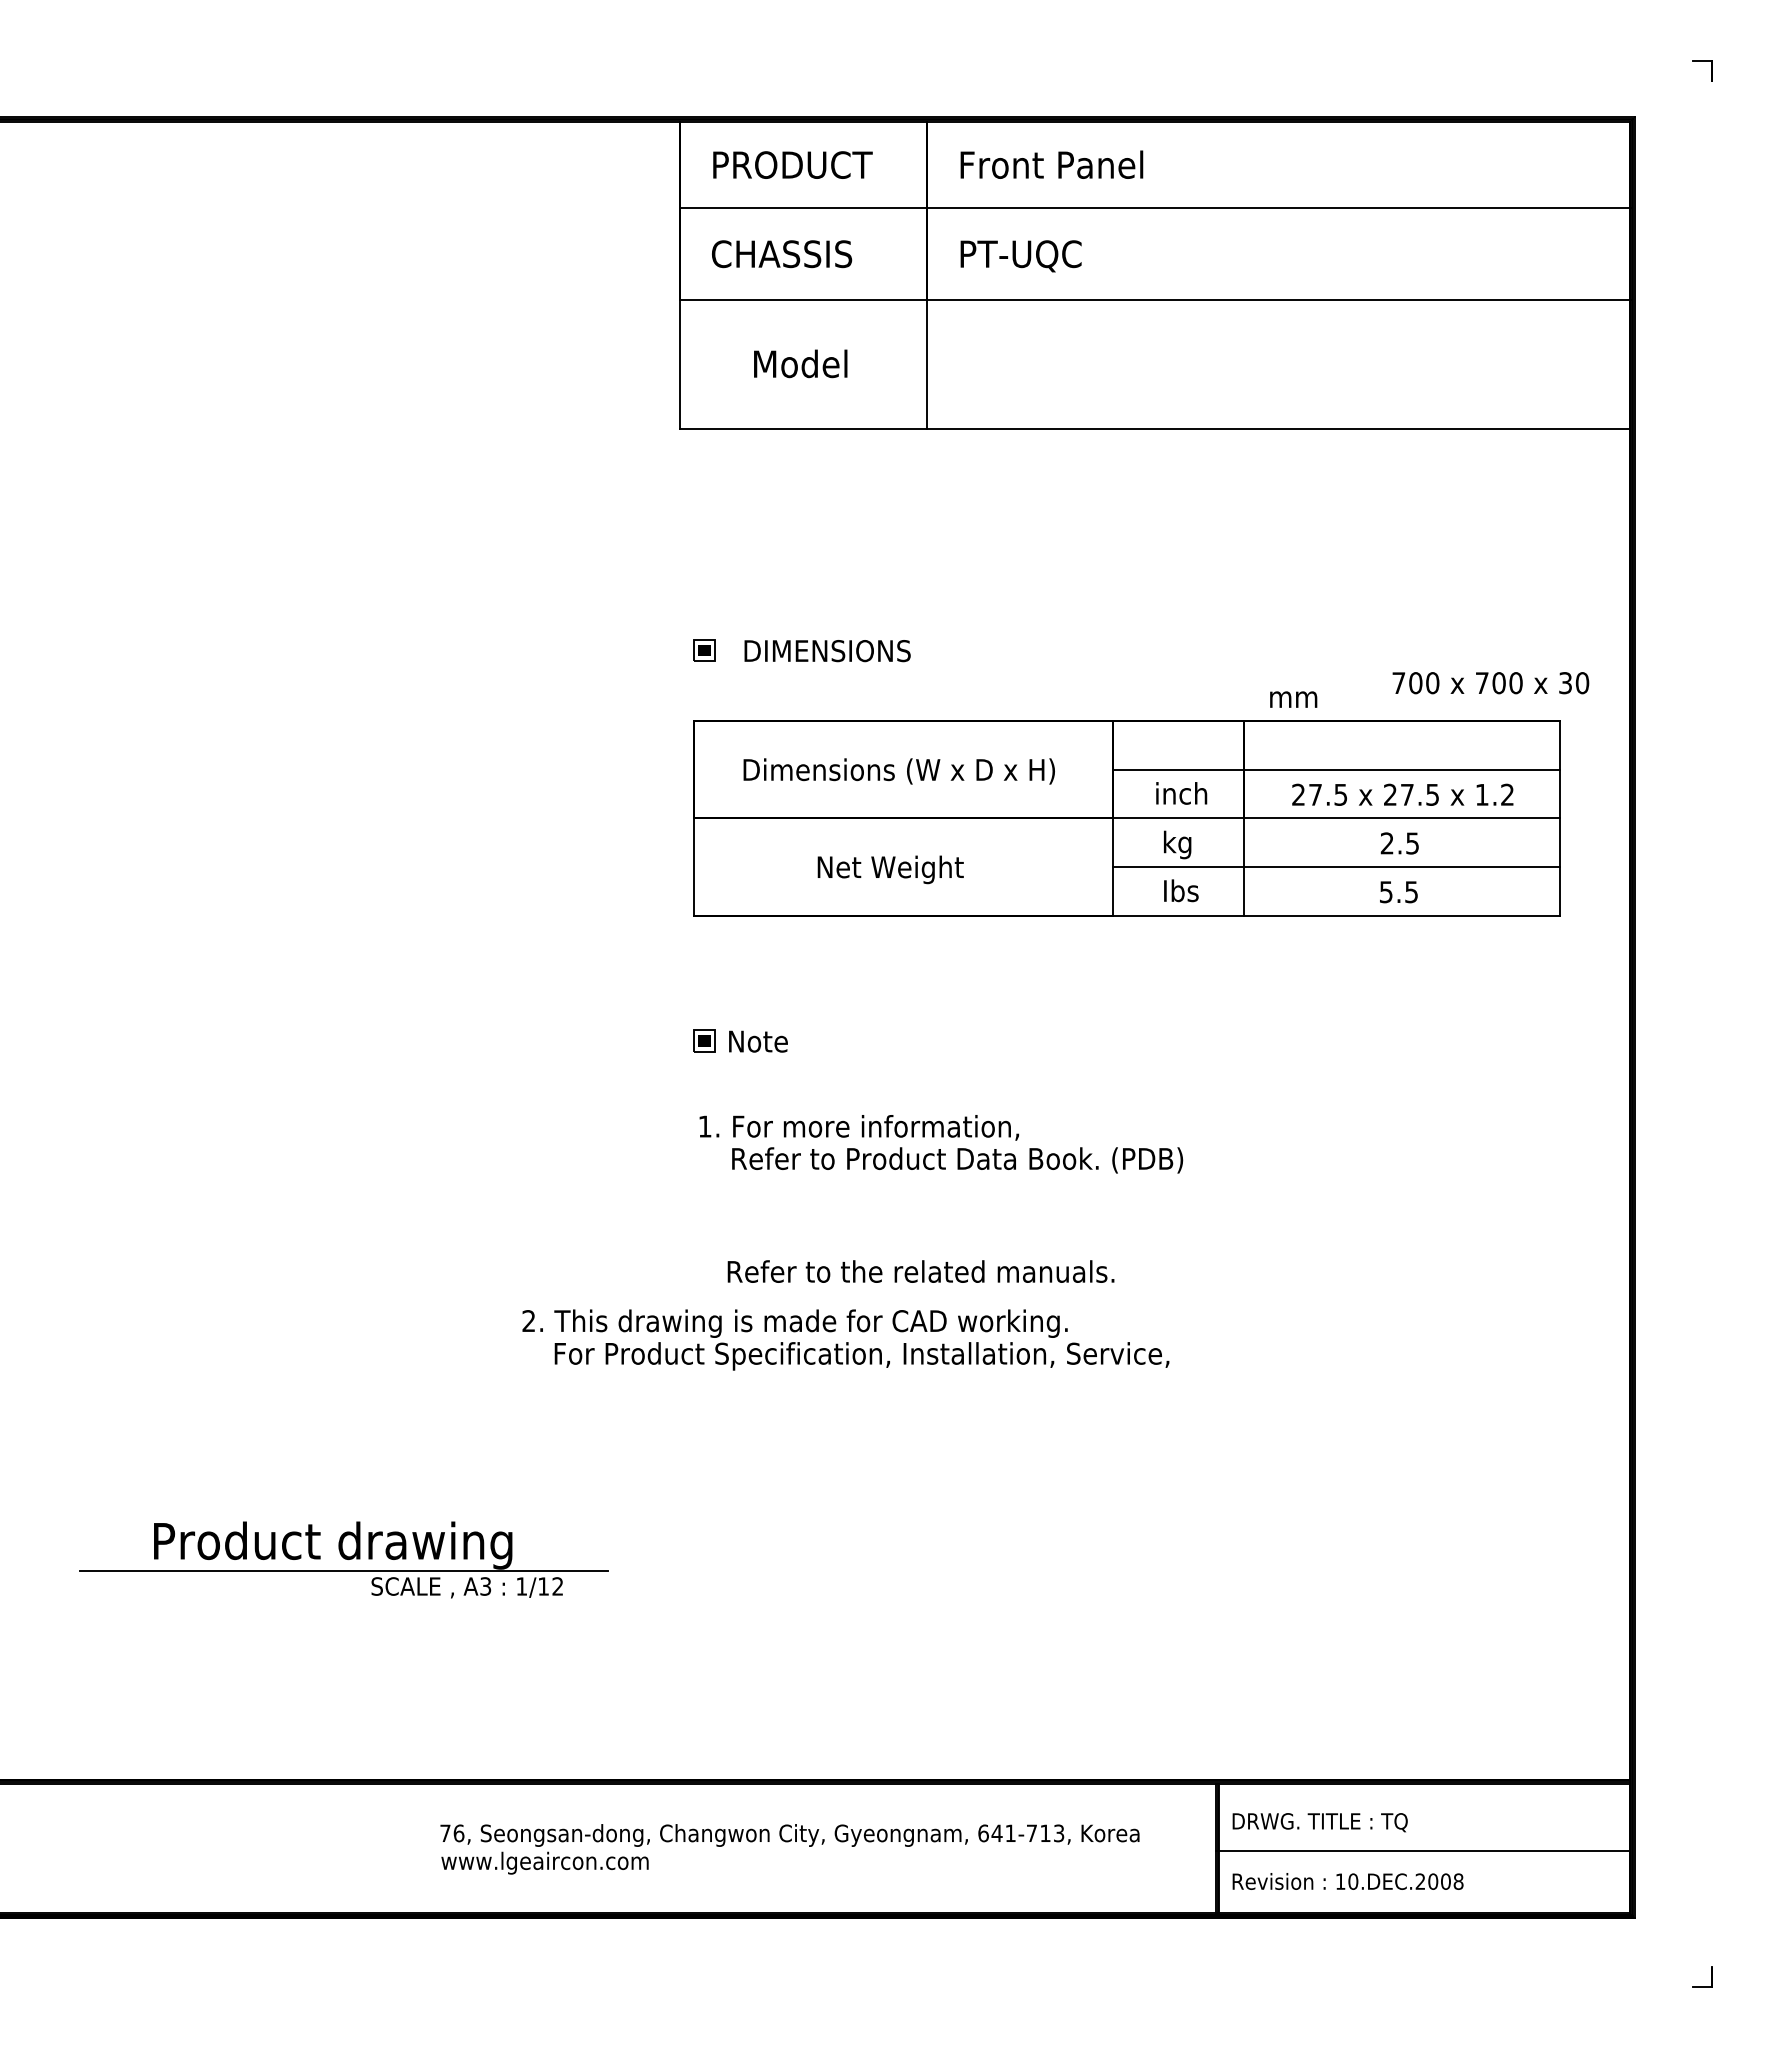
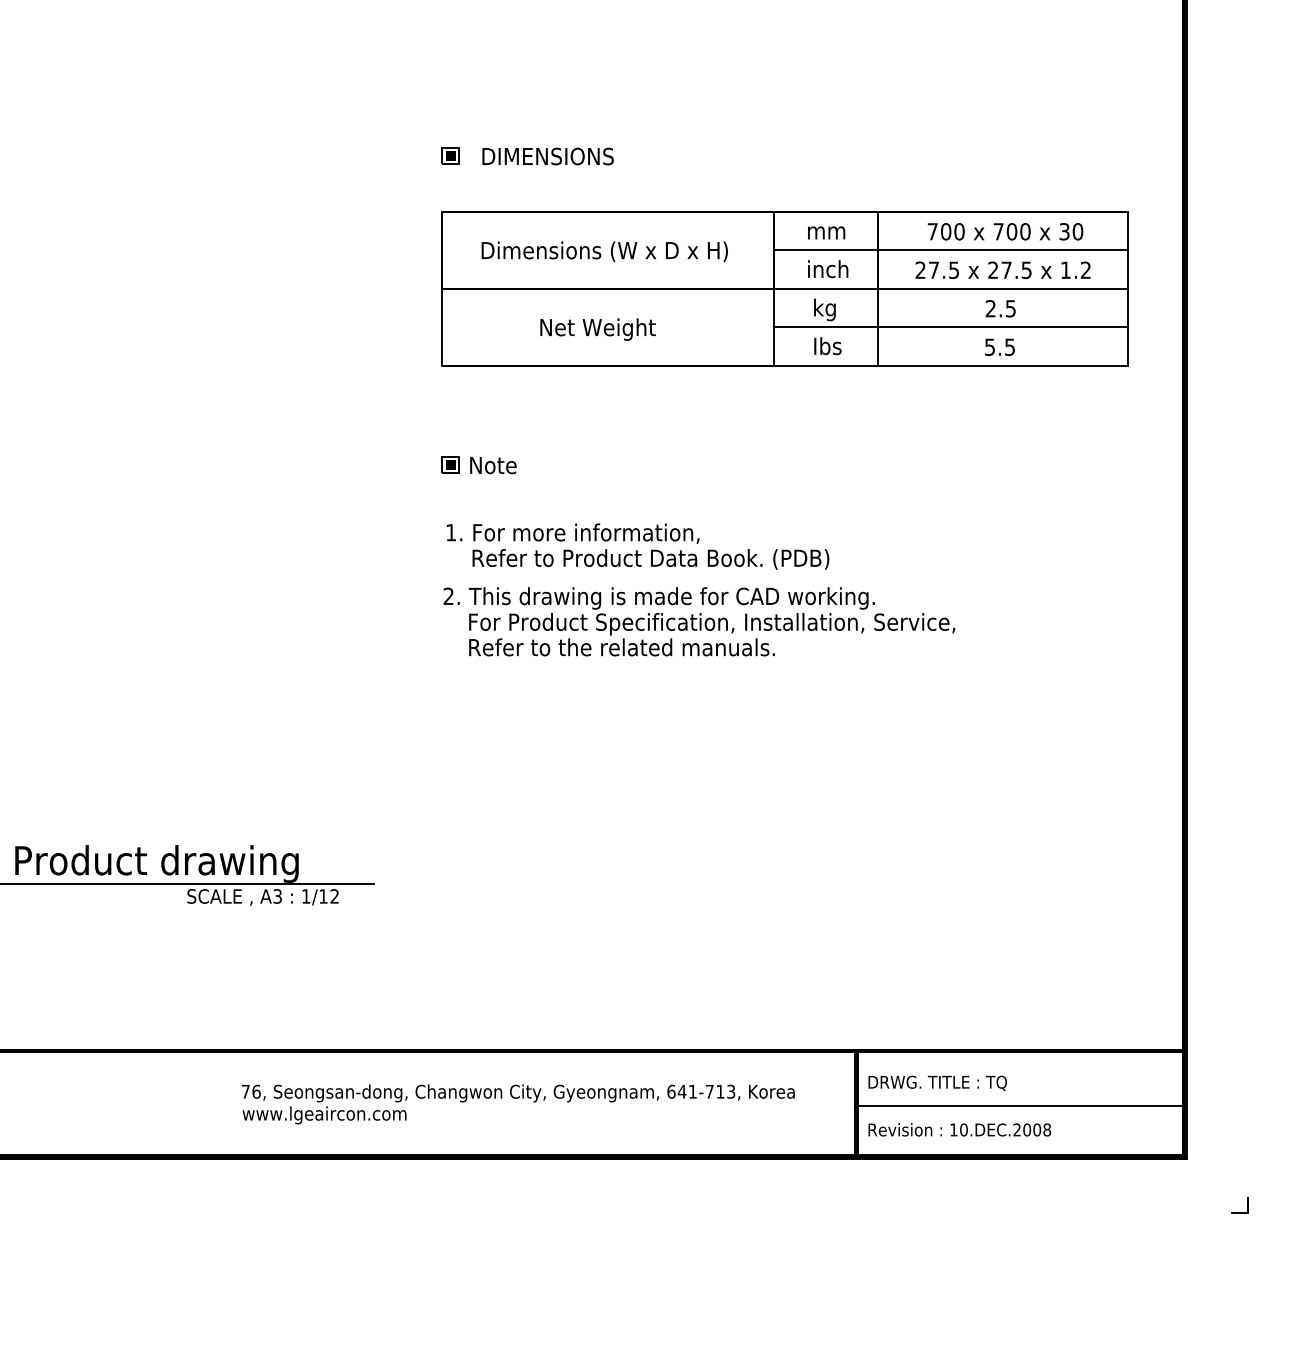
text: (1490, 683) -> (1005, 232), moved
text: (1293, 699) -> (826, 232), moved
text: (845, 1339) -> (699, 610), moved

